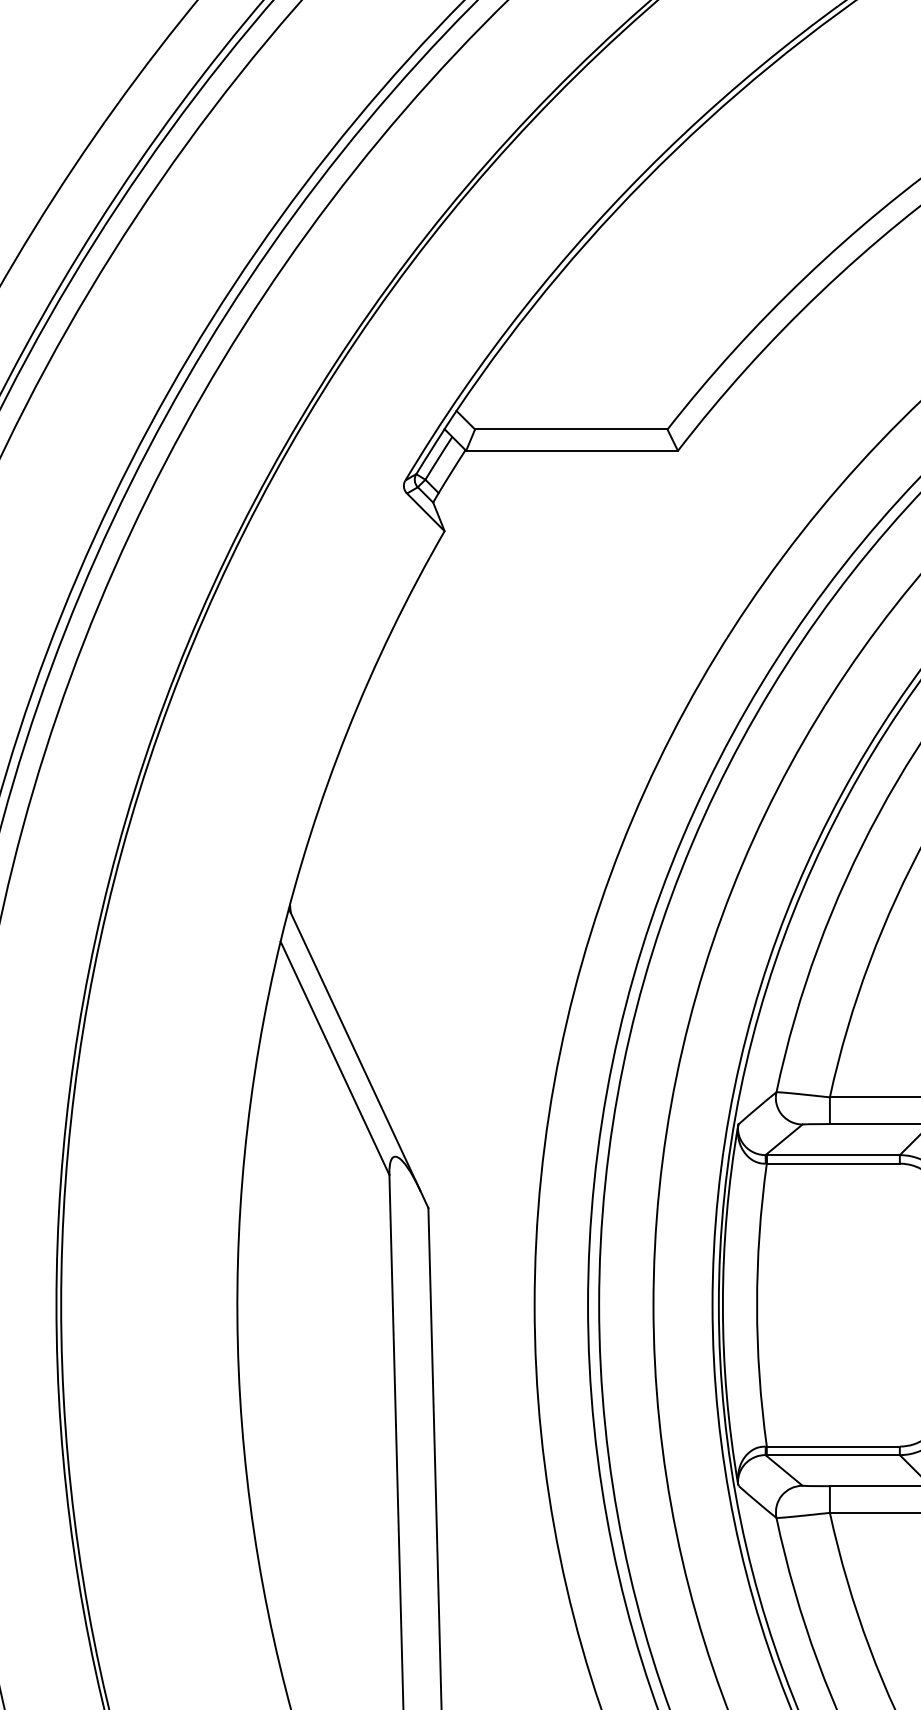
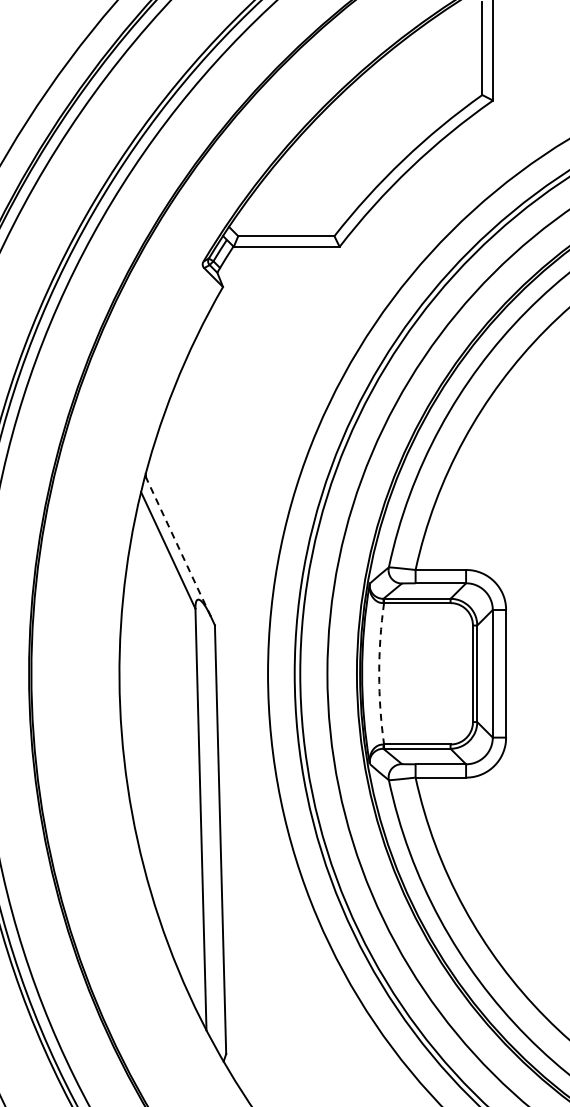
line: (355, 1050) -> (178, 546), solid -> dashed
arc: (757, 1304) -> (379, 673), solid -> dashed

